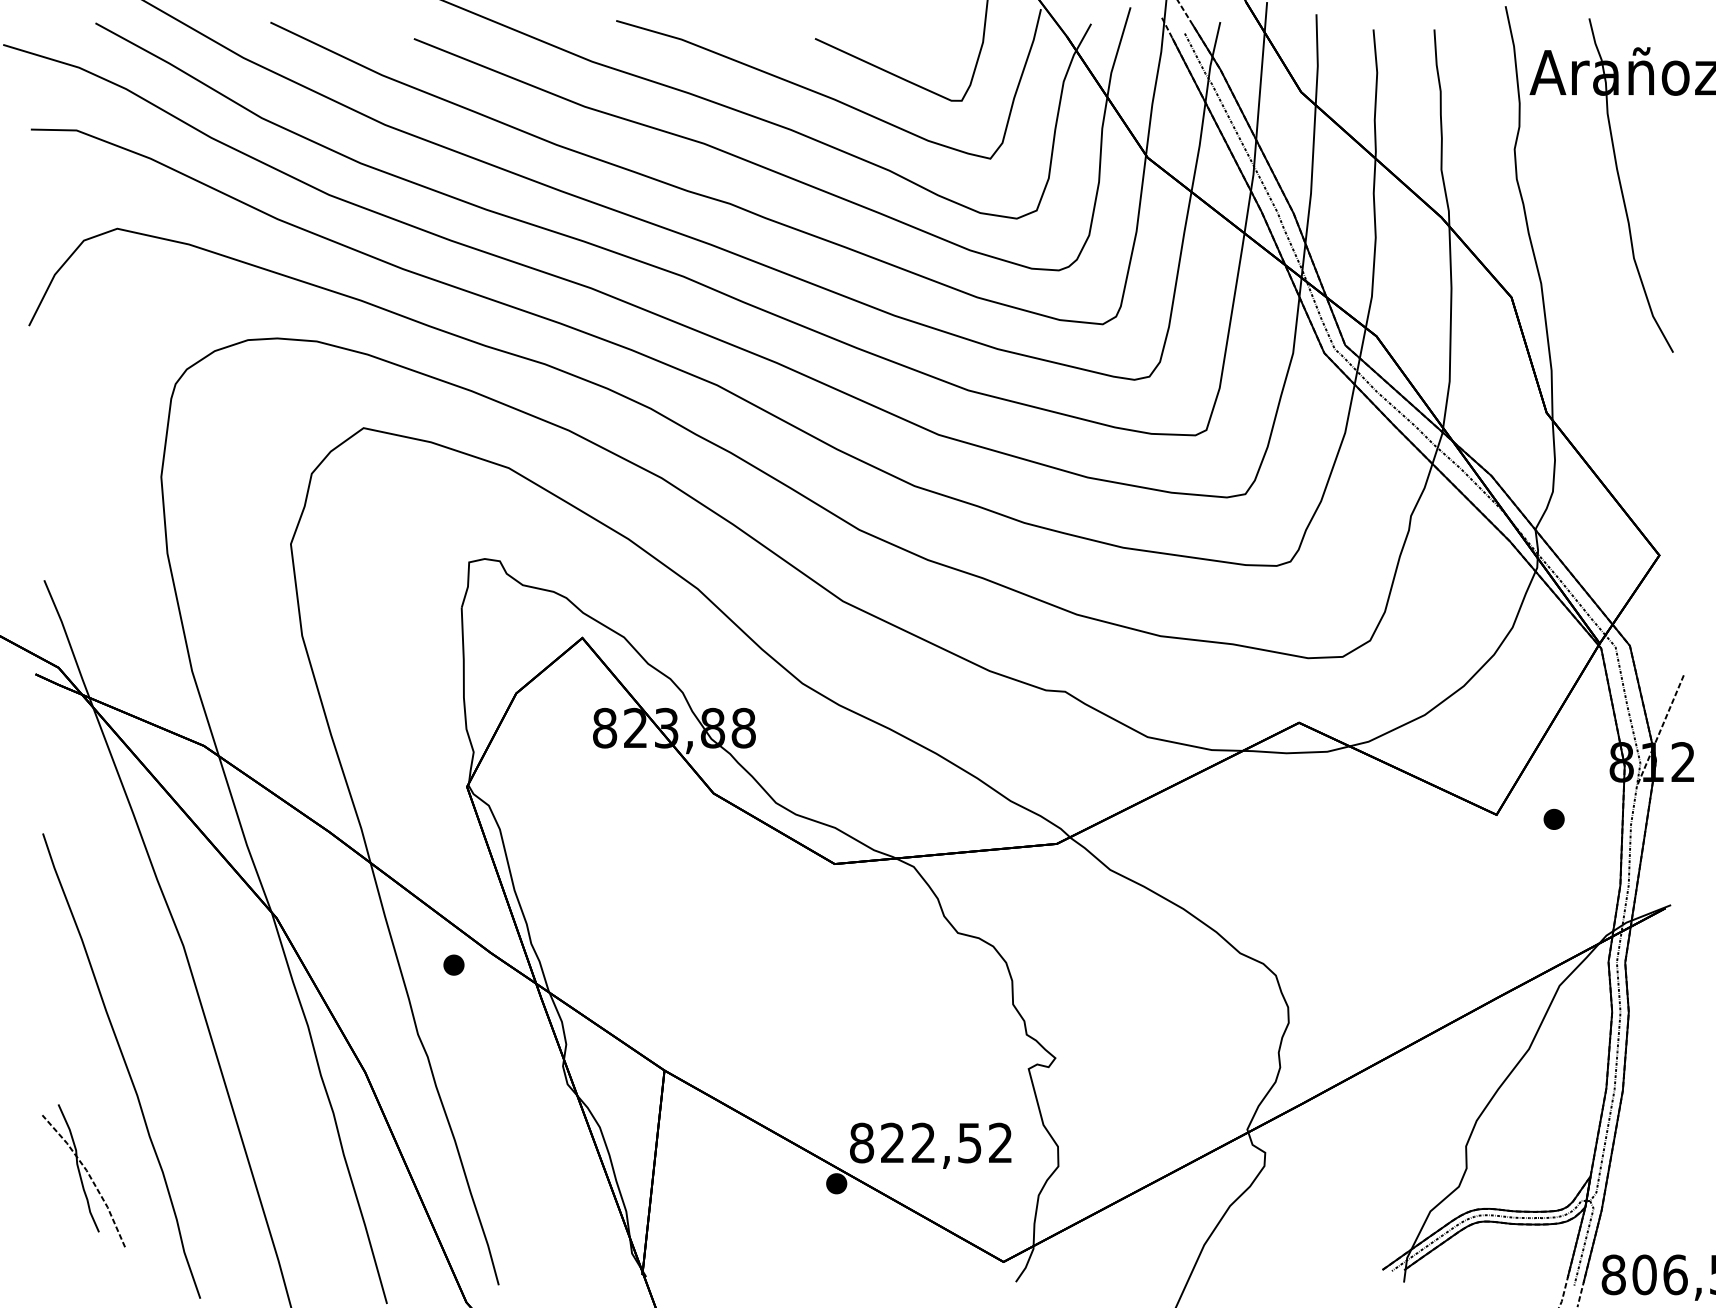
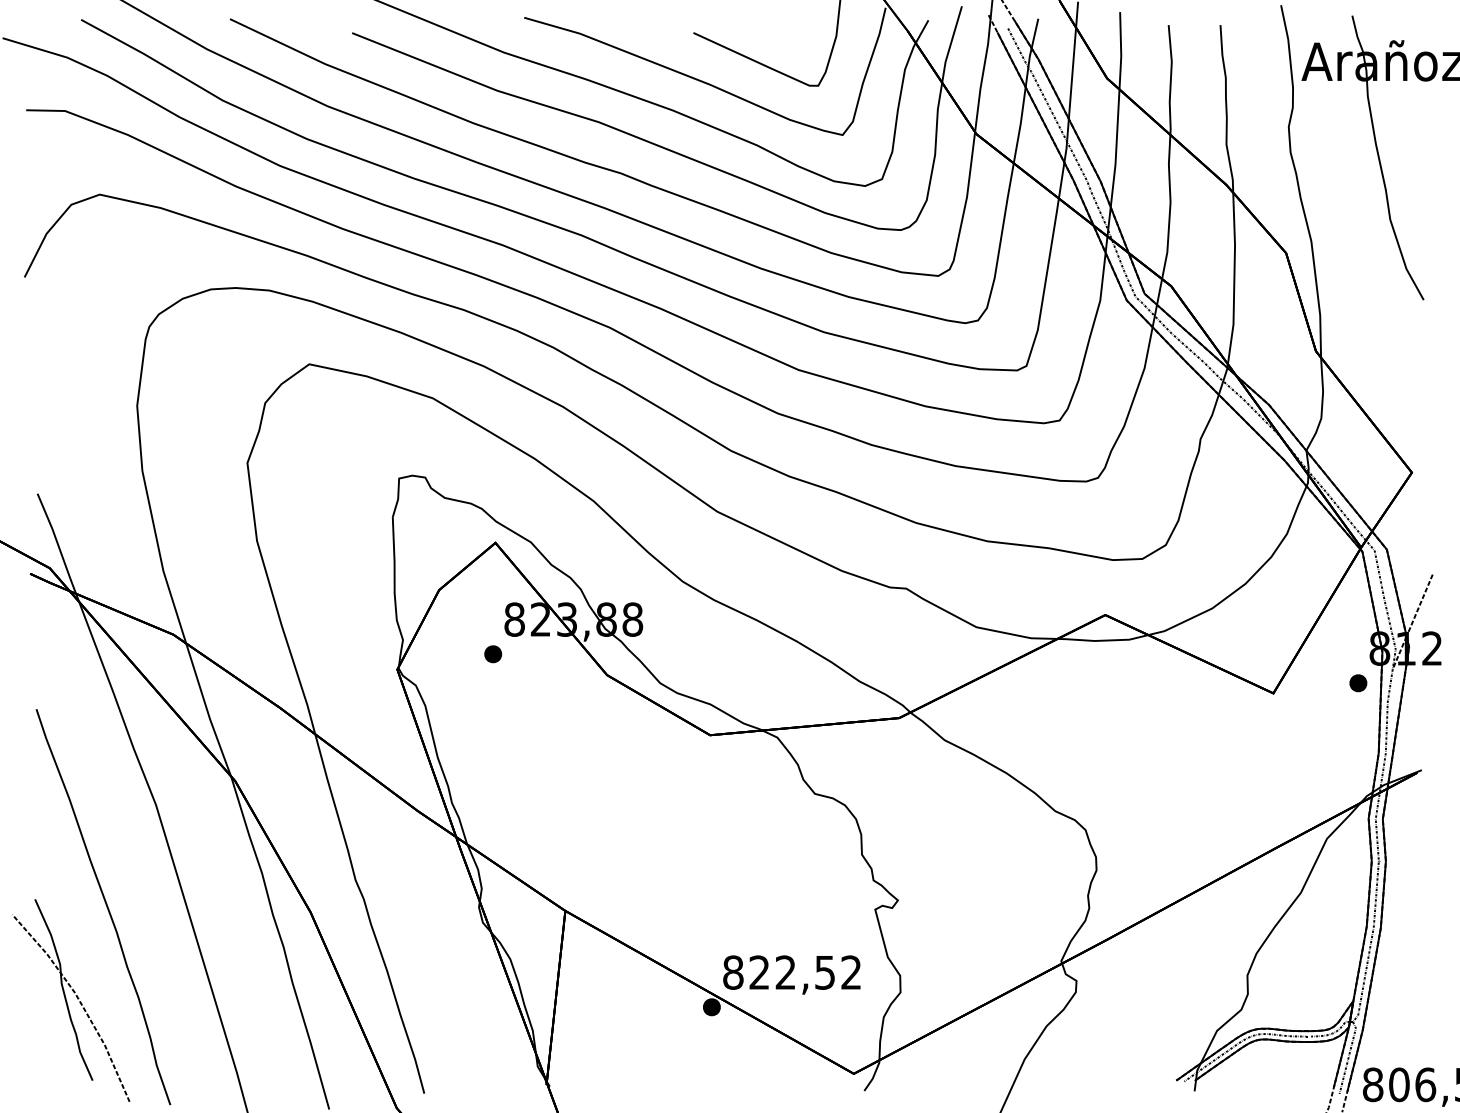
part: (1554, 819) -> (1358, 683), moved
part: (454, 965) -> (493, 654), moved
part: (84, 1175) -> (71, 1000), size x1.67

